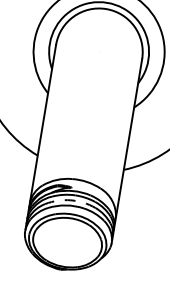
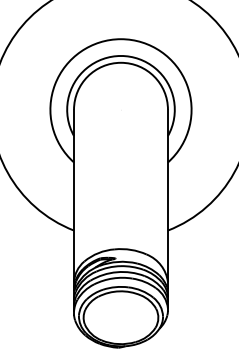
arc: (71, 200) -> (117, 272), dashed -> solid

